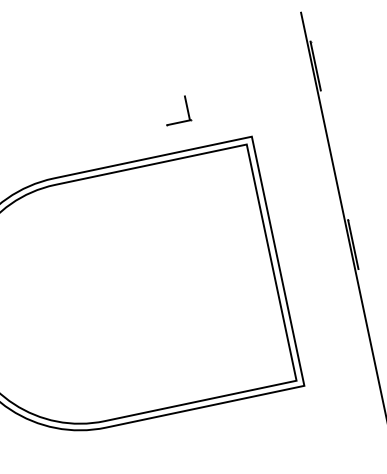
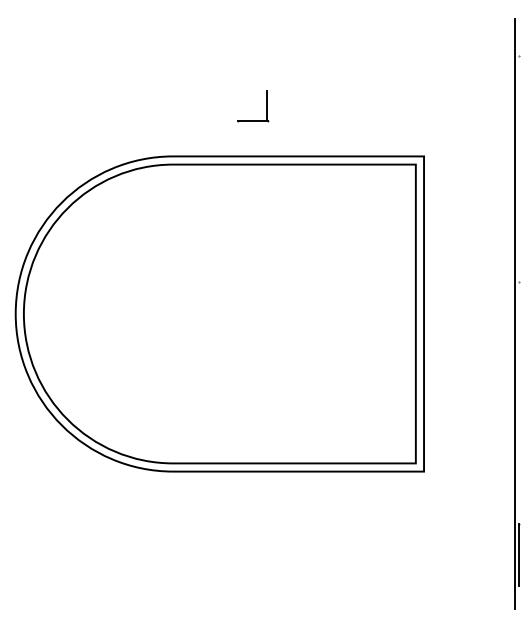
line: (315, 66) -> (519, 87), removed
part: (187, 109) -> (266, 106), moved
line: (353, 244) -> (519, 312), removed

